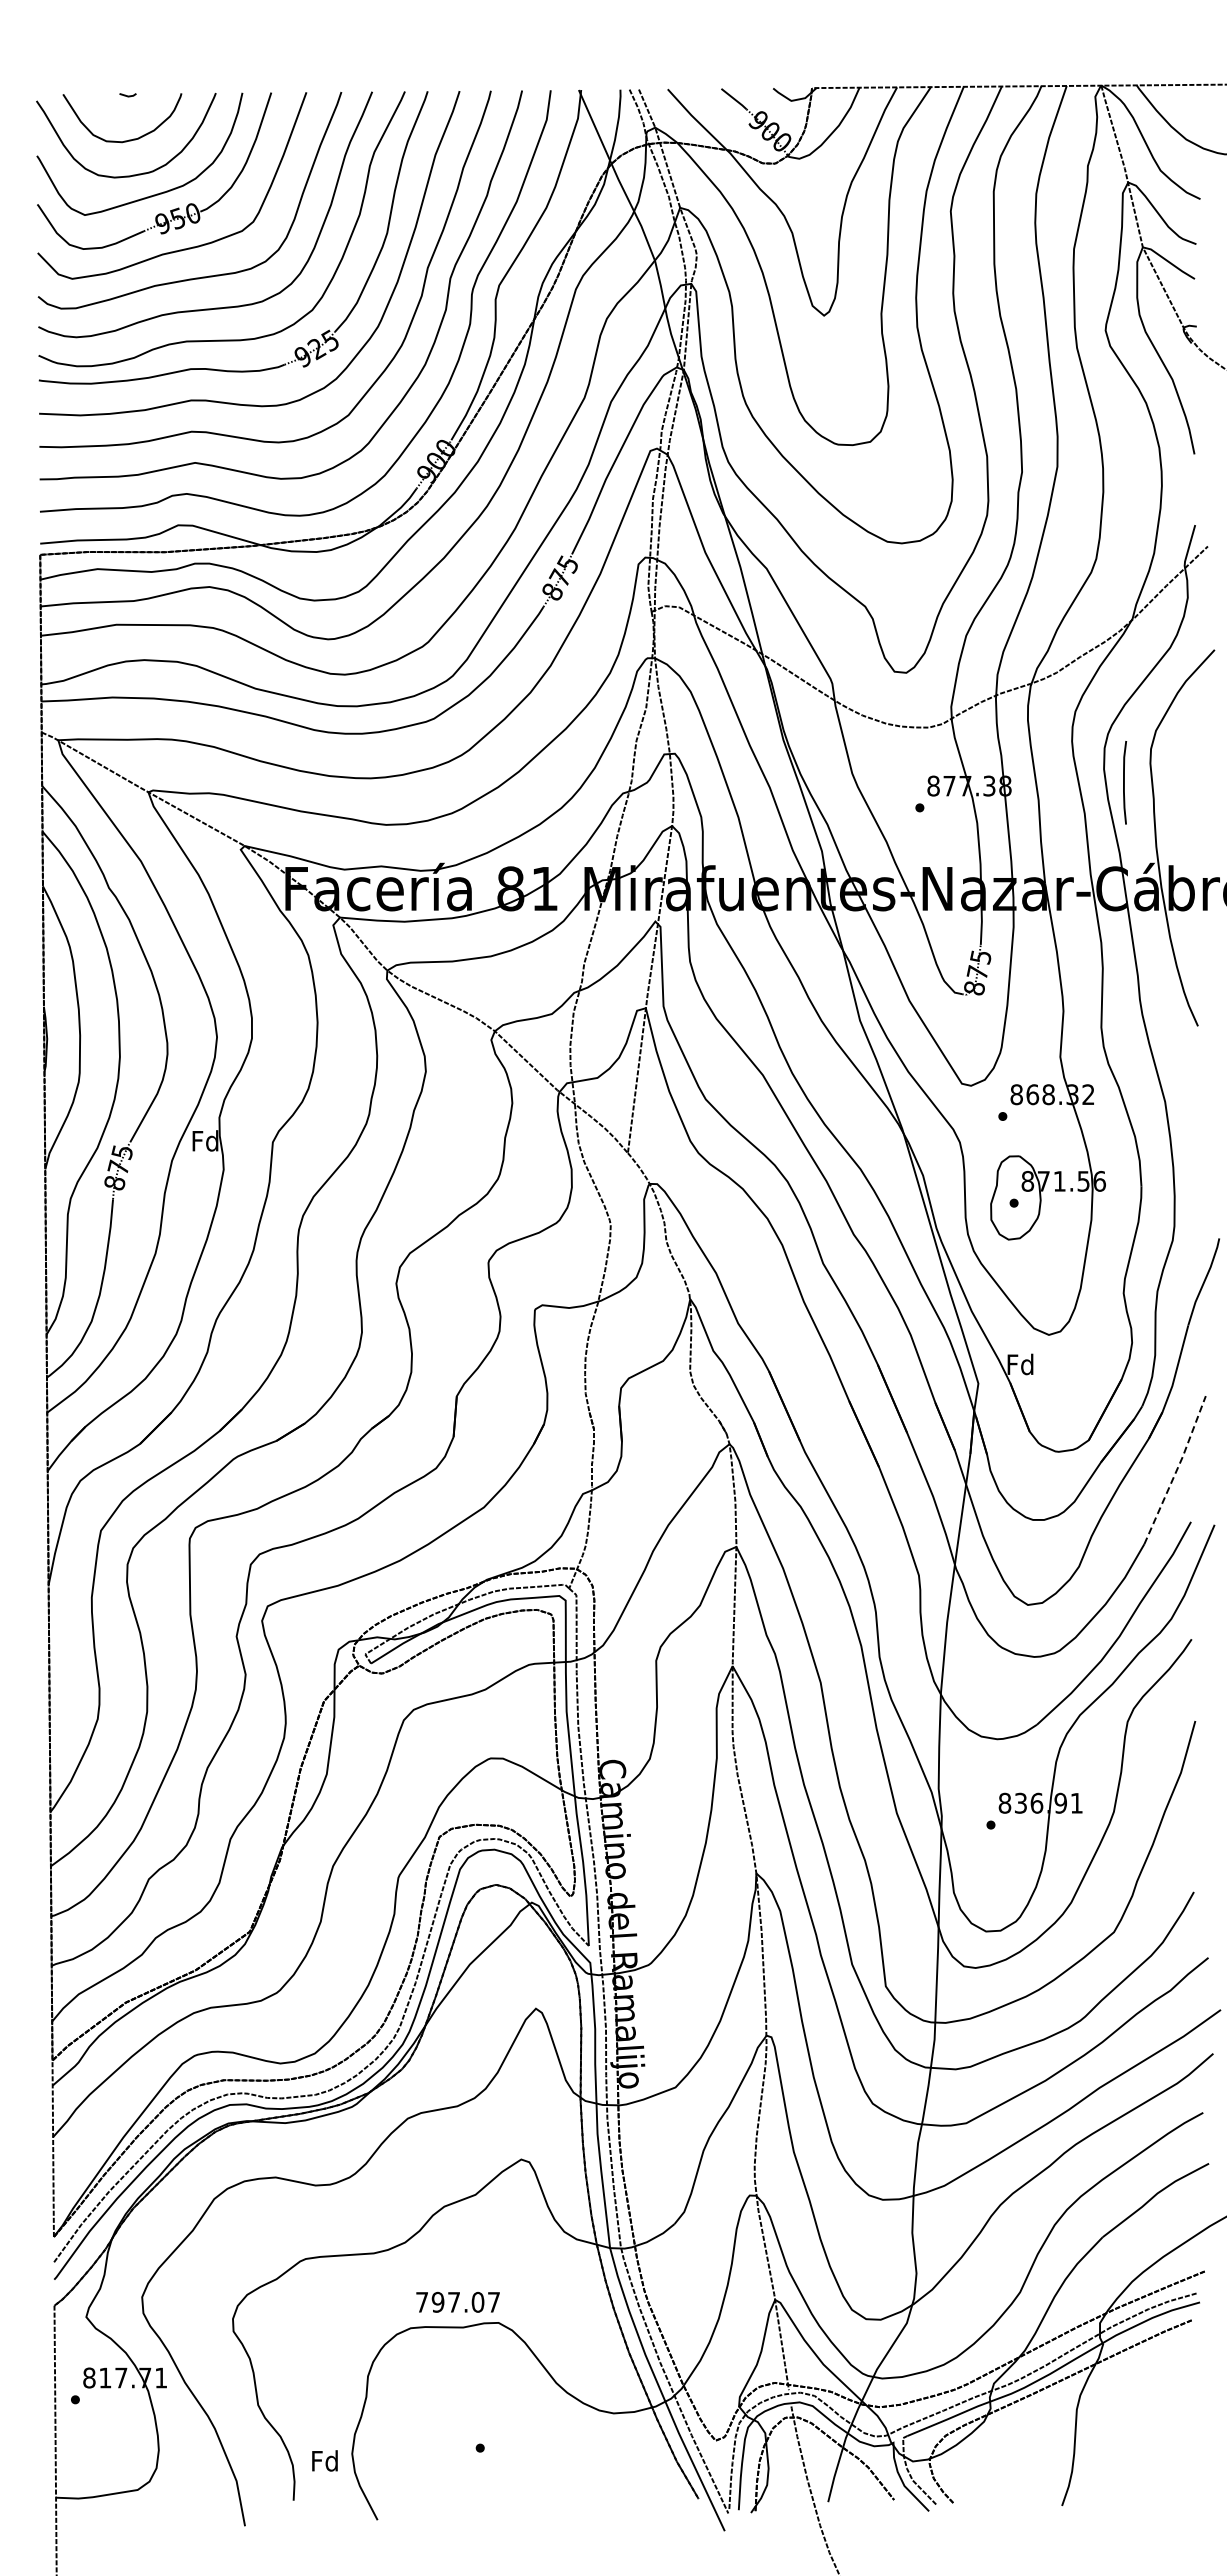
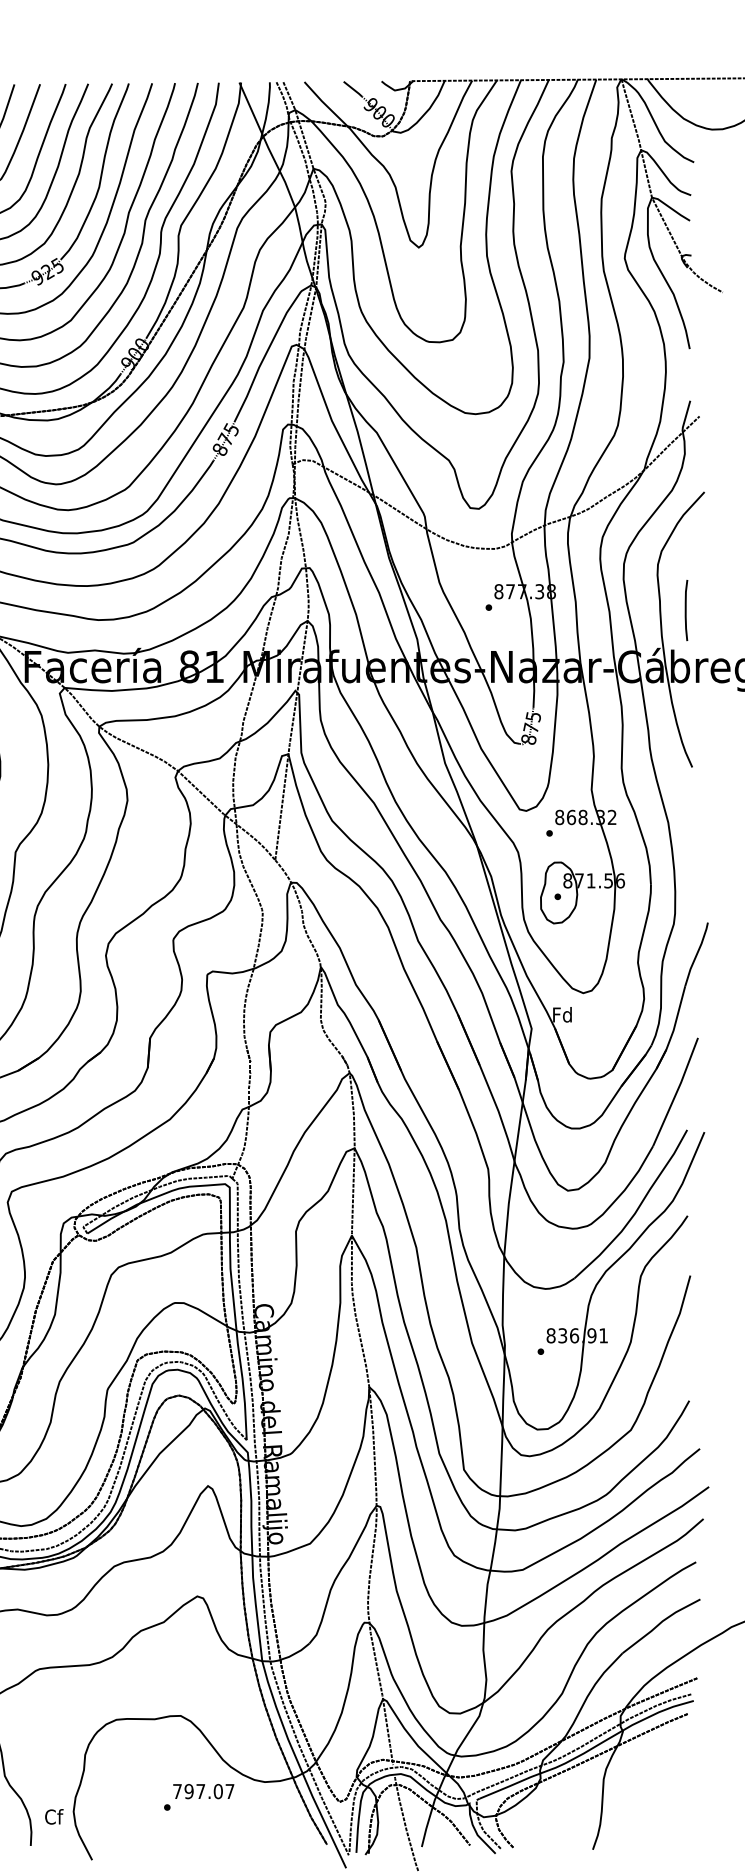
curve: (1124, 782) -> (686, 610), moved
line: (1177, 1469) -> (677, 1091), dashed -> solid
text: (457, 2301) -> (203, 1790), moved
text: (325, 2460) -> (54, 1816), Fd -> Cf

